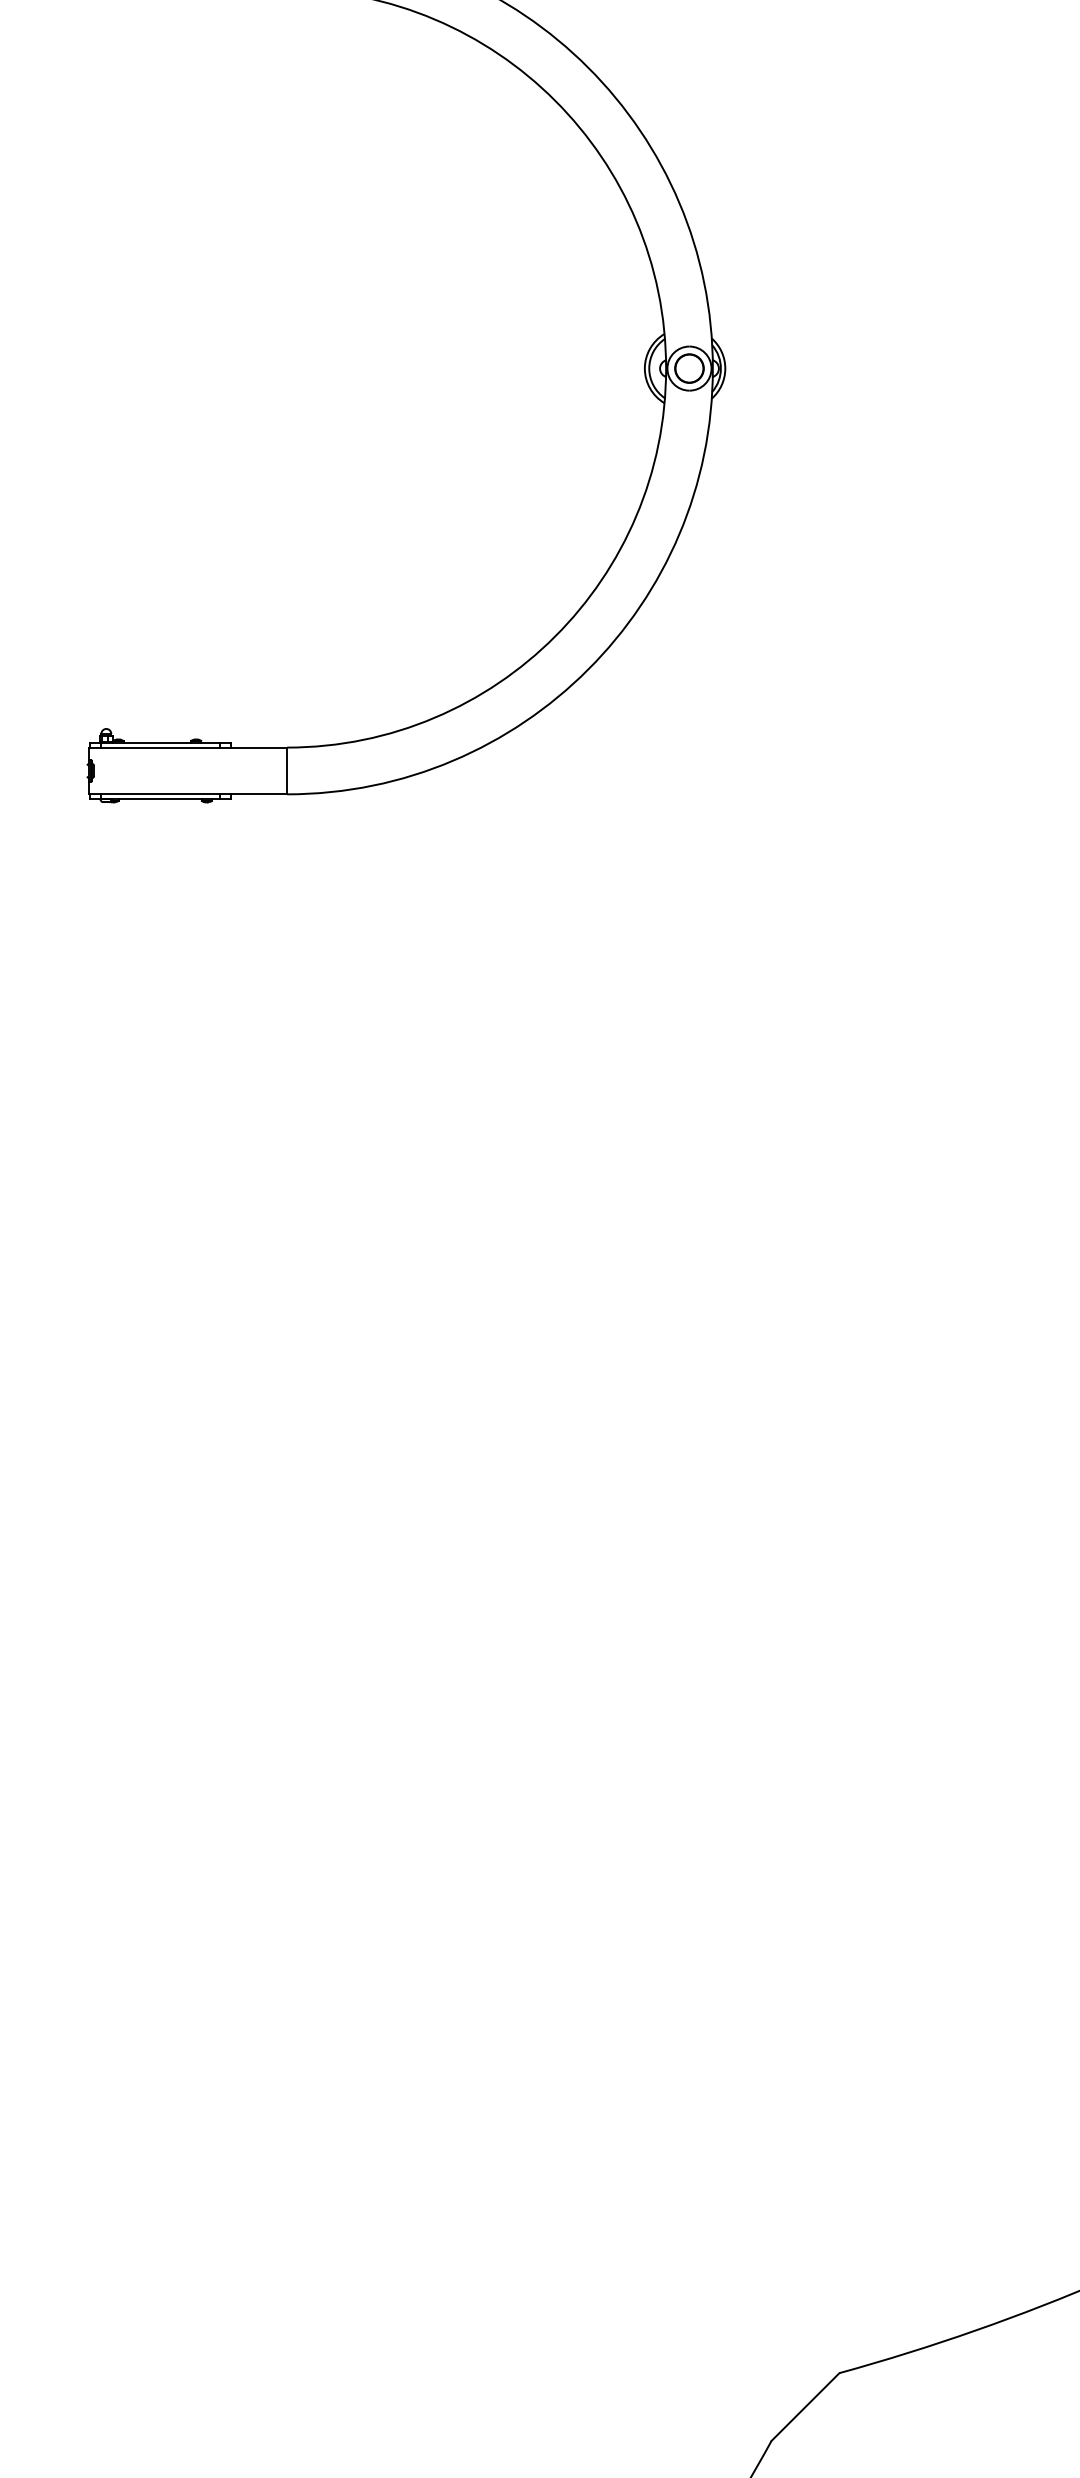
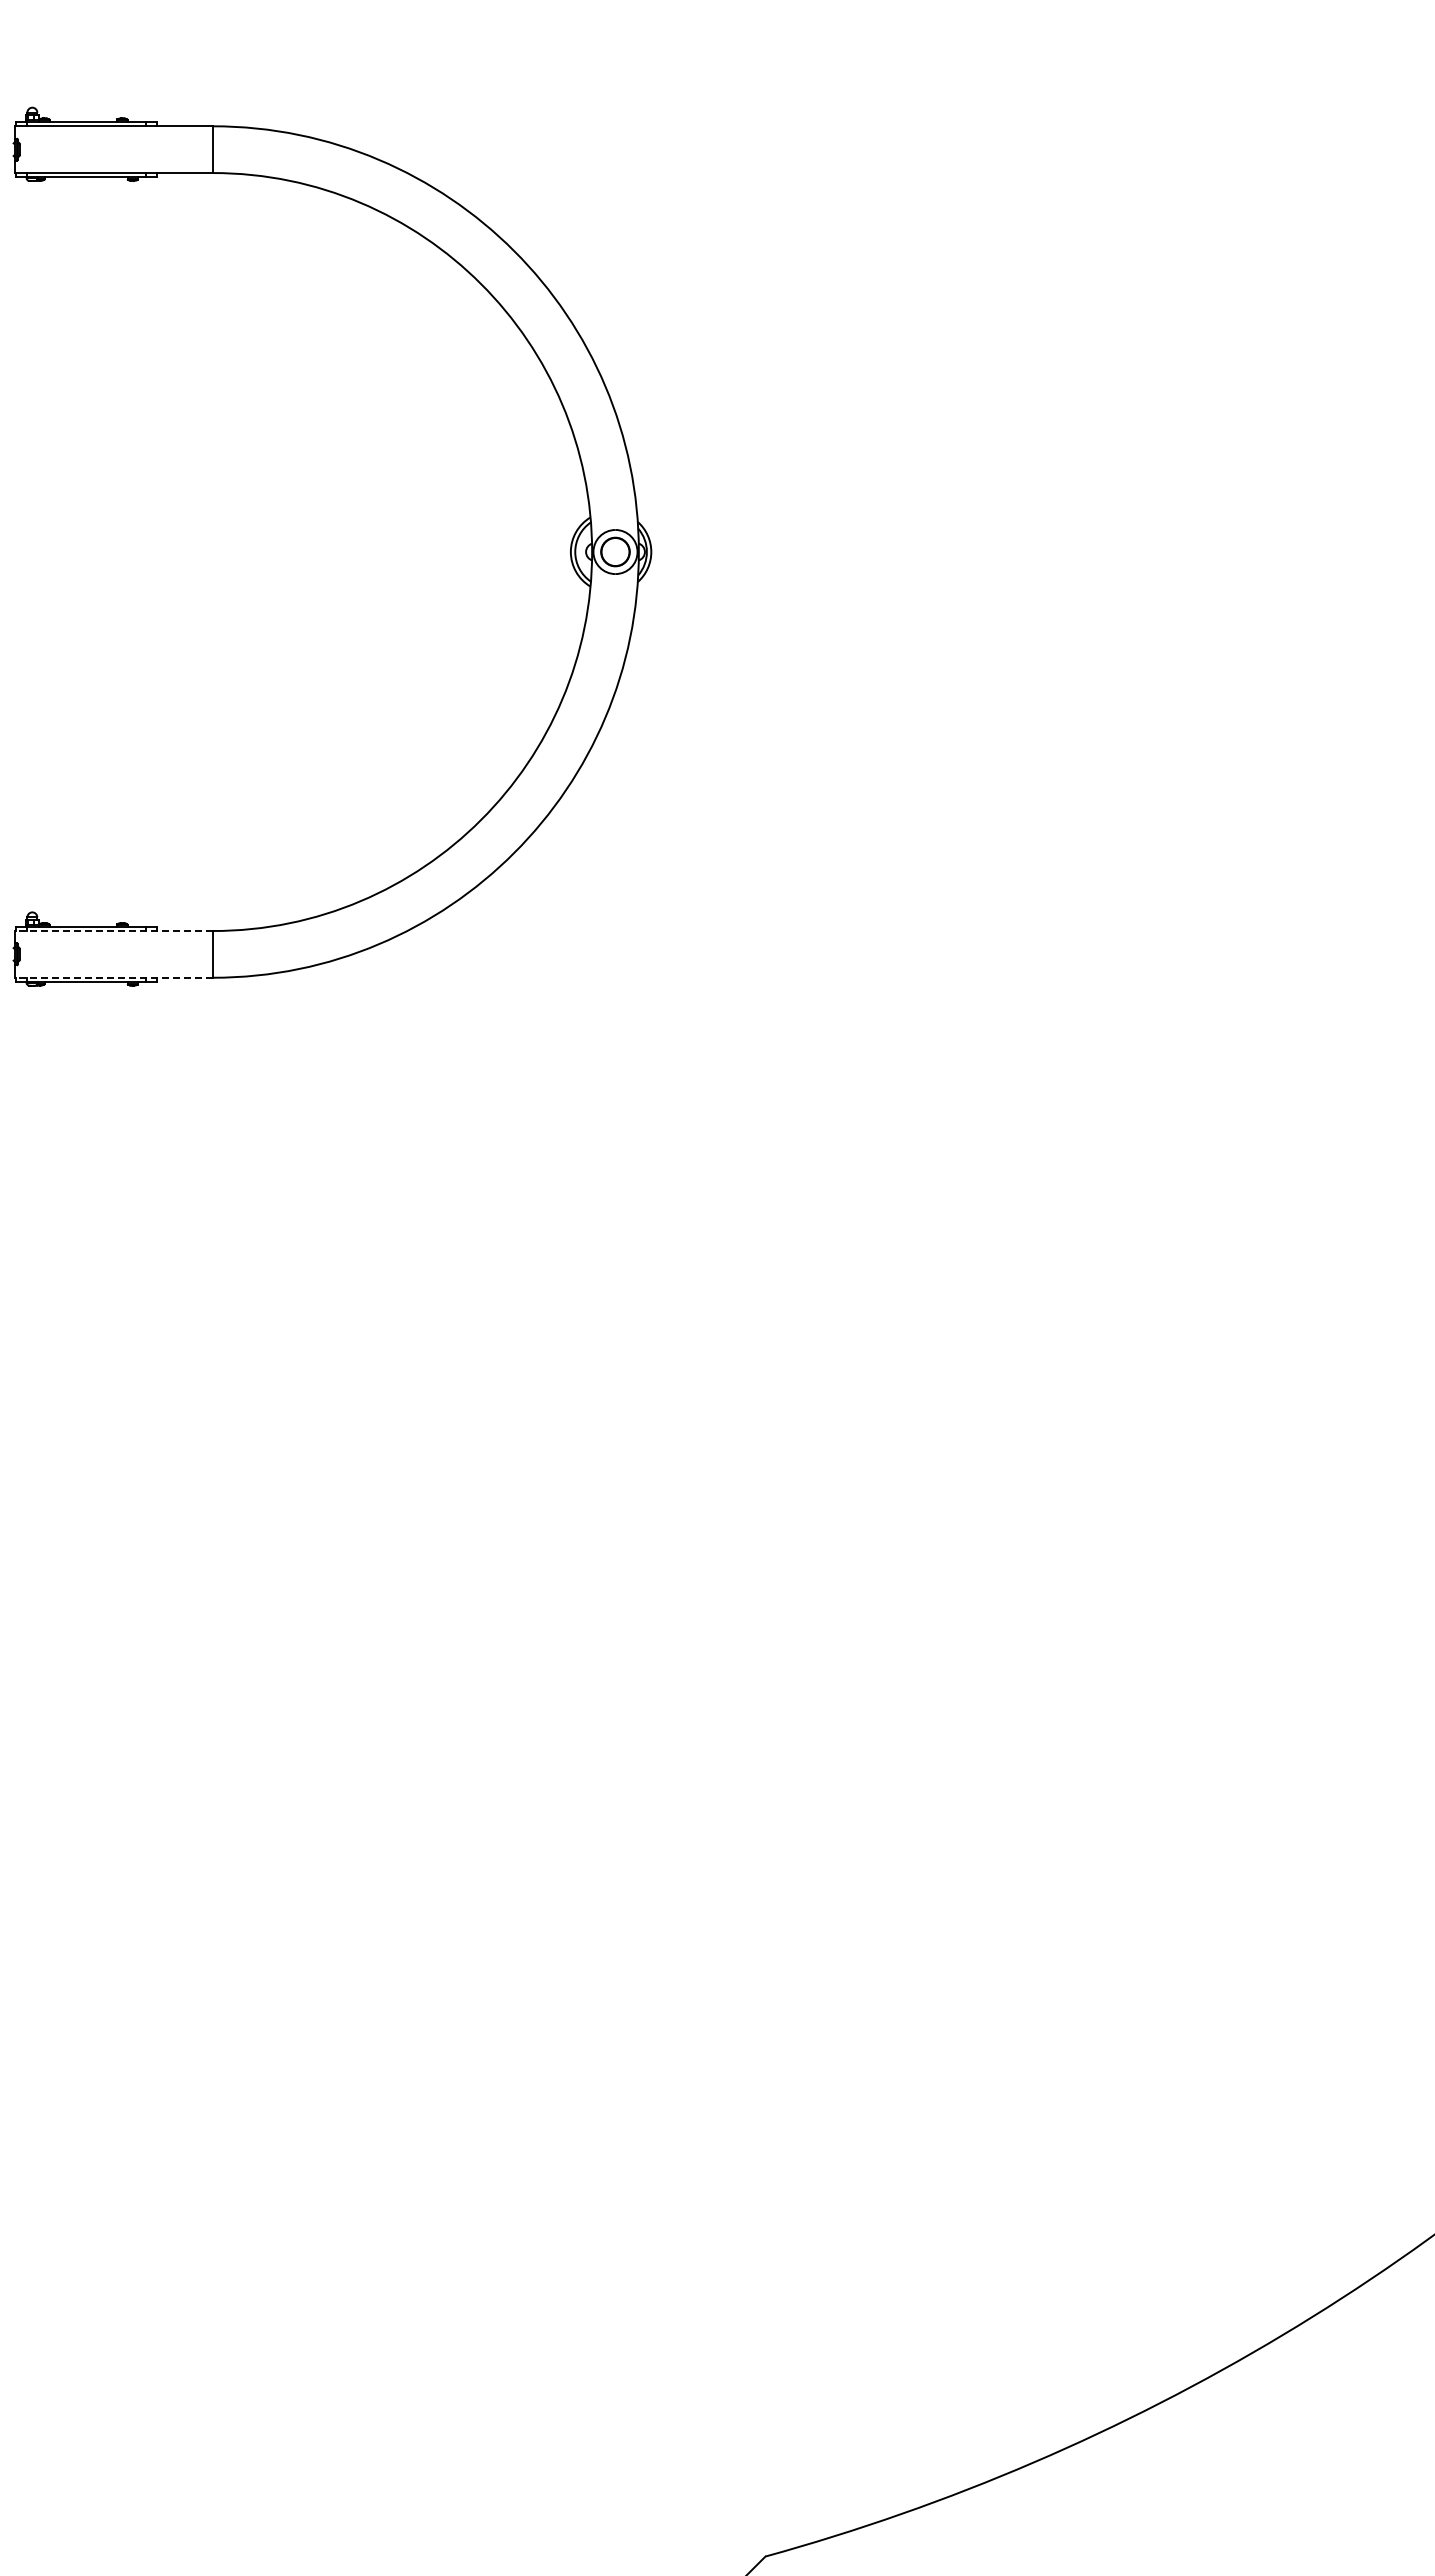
line: (187, 748) -> (113, 931), solid -> dashed
line: (187, 794) -> (113, 977), solid -> dashed

